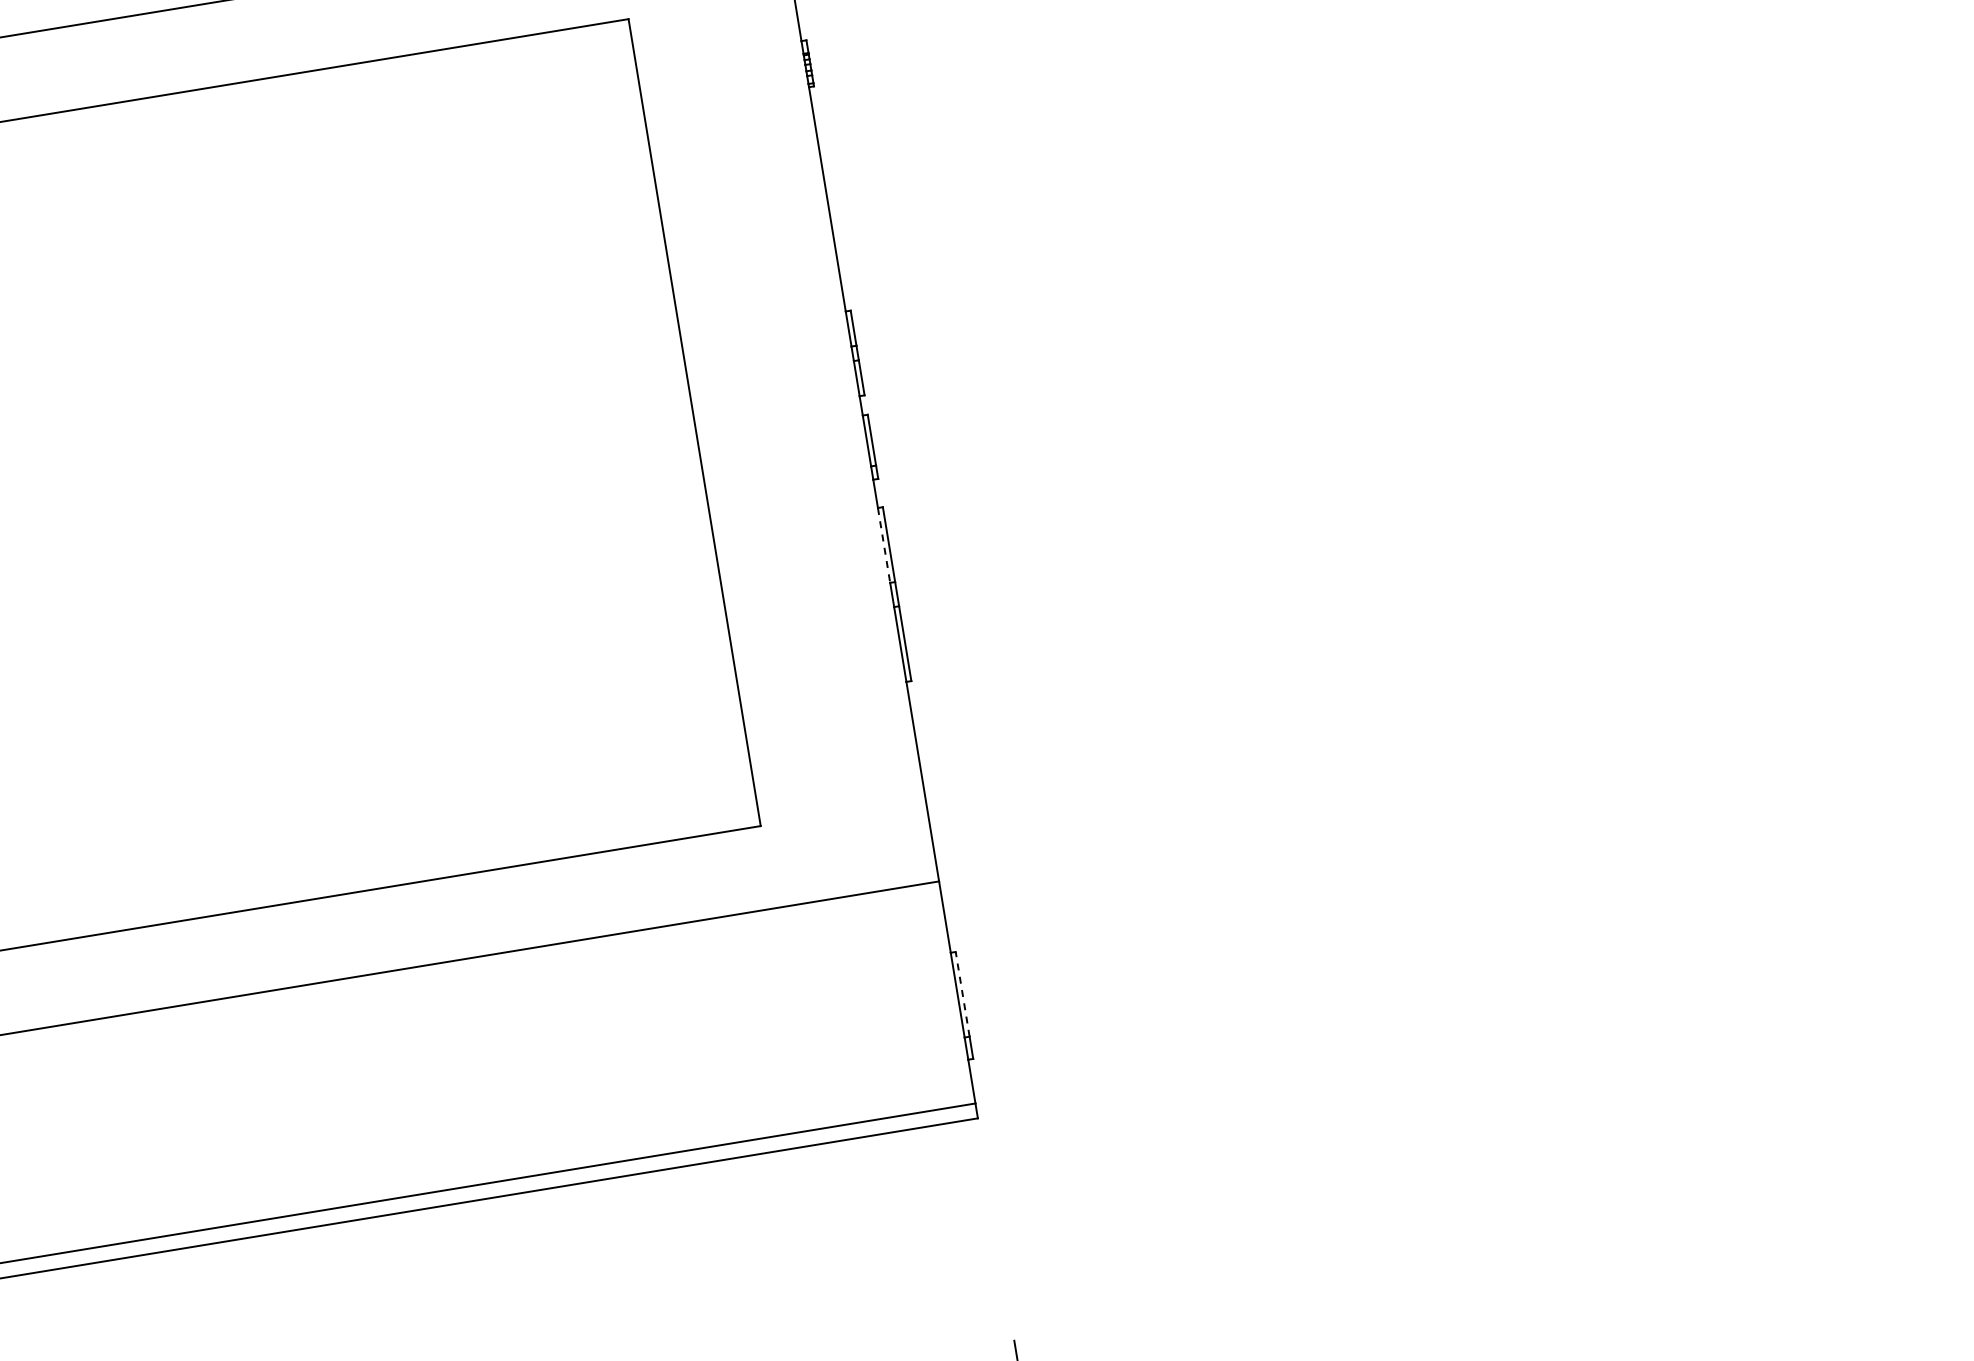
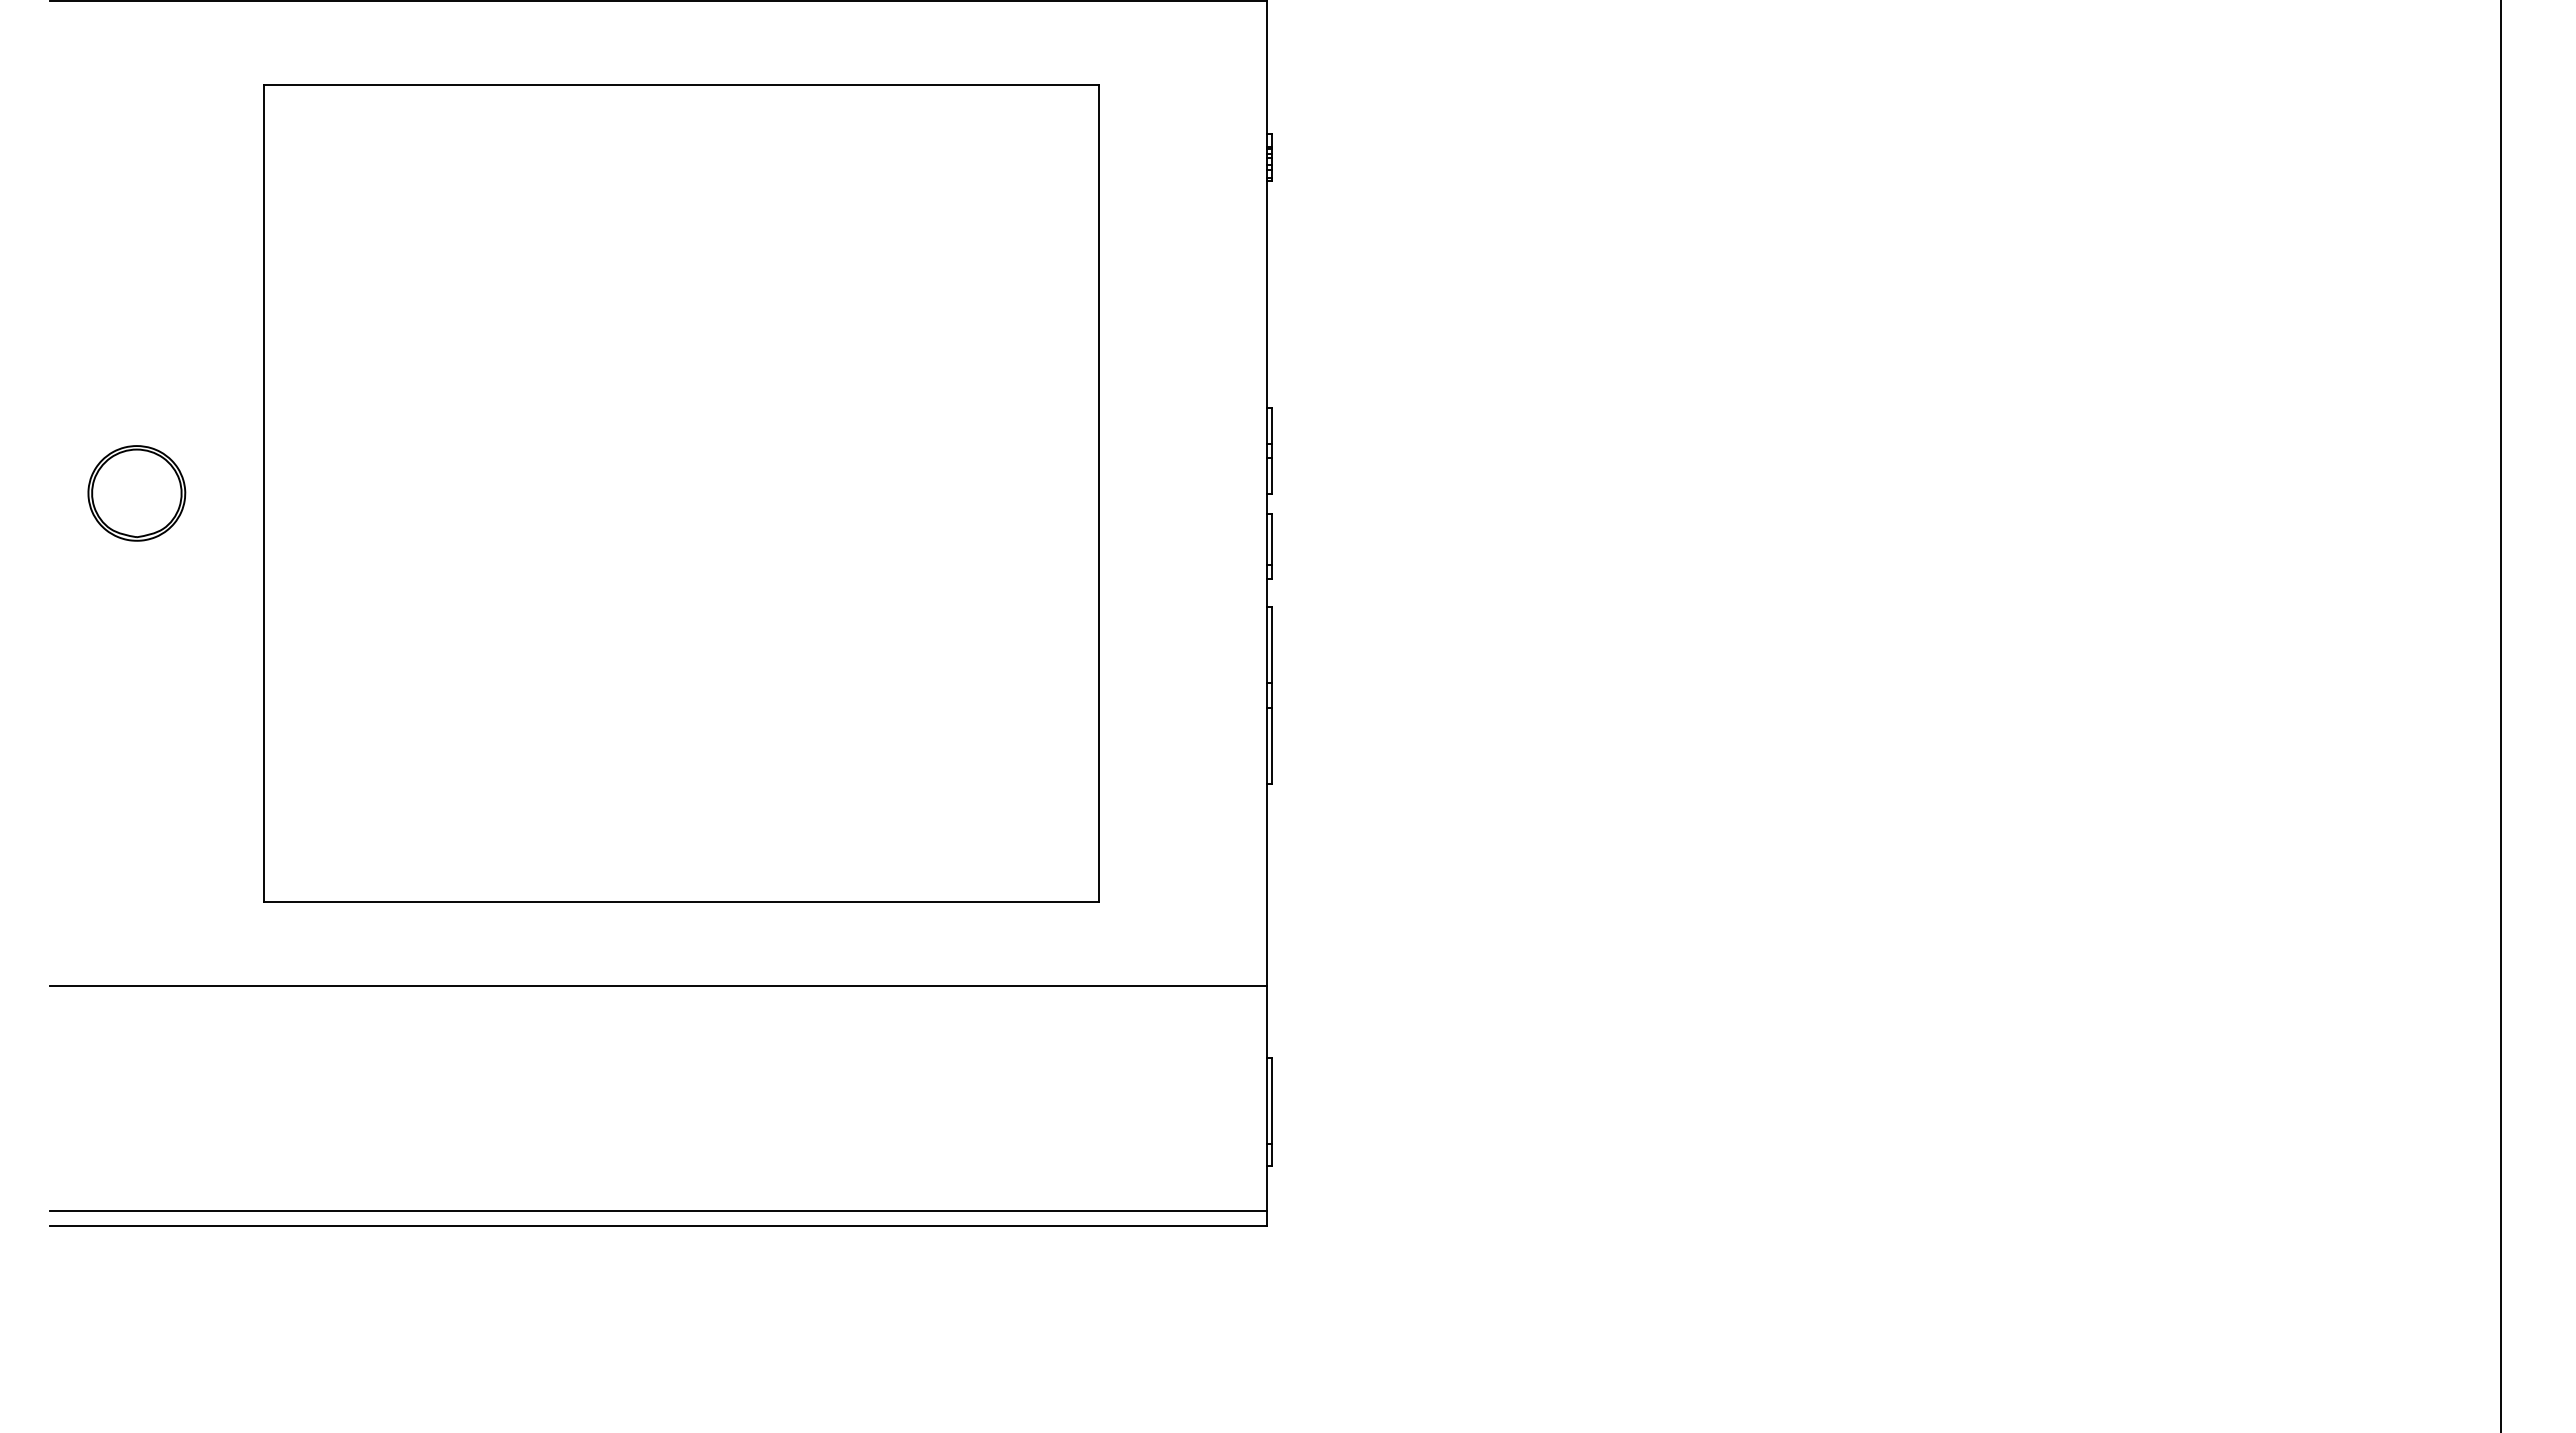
line: (884, 545) -> (1266, 645), dashed -> solid
line: (962, 993) -> (1271, 1100), dashed -> solid

